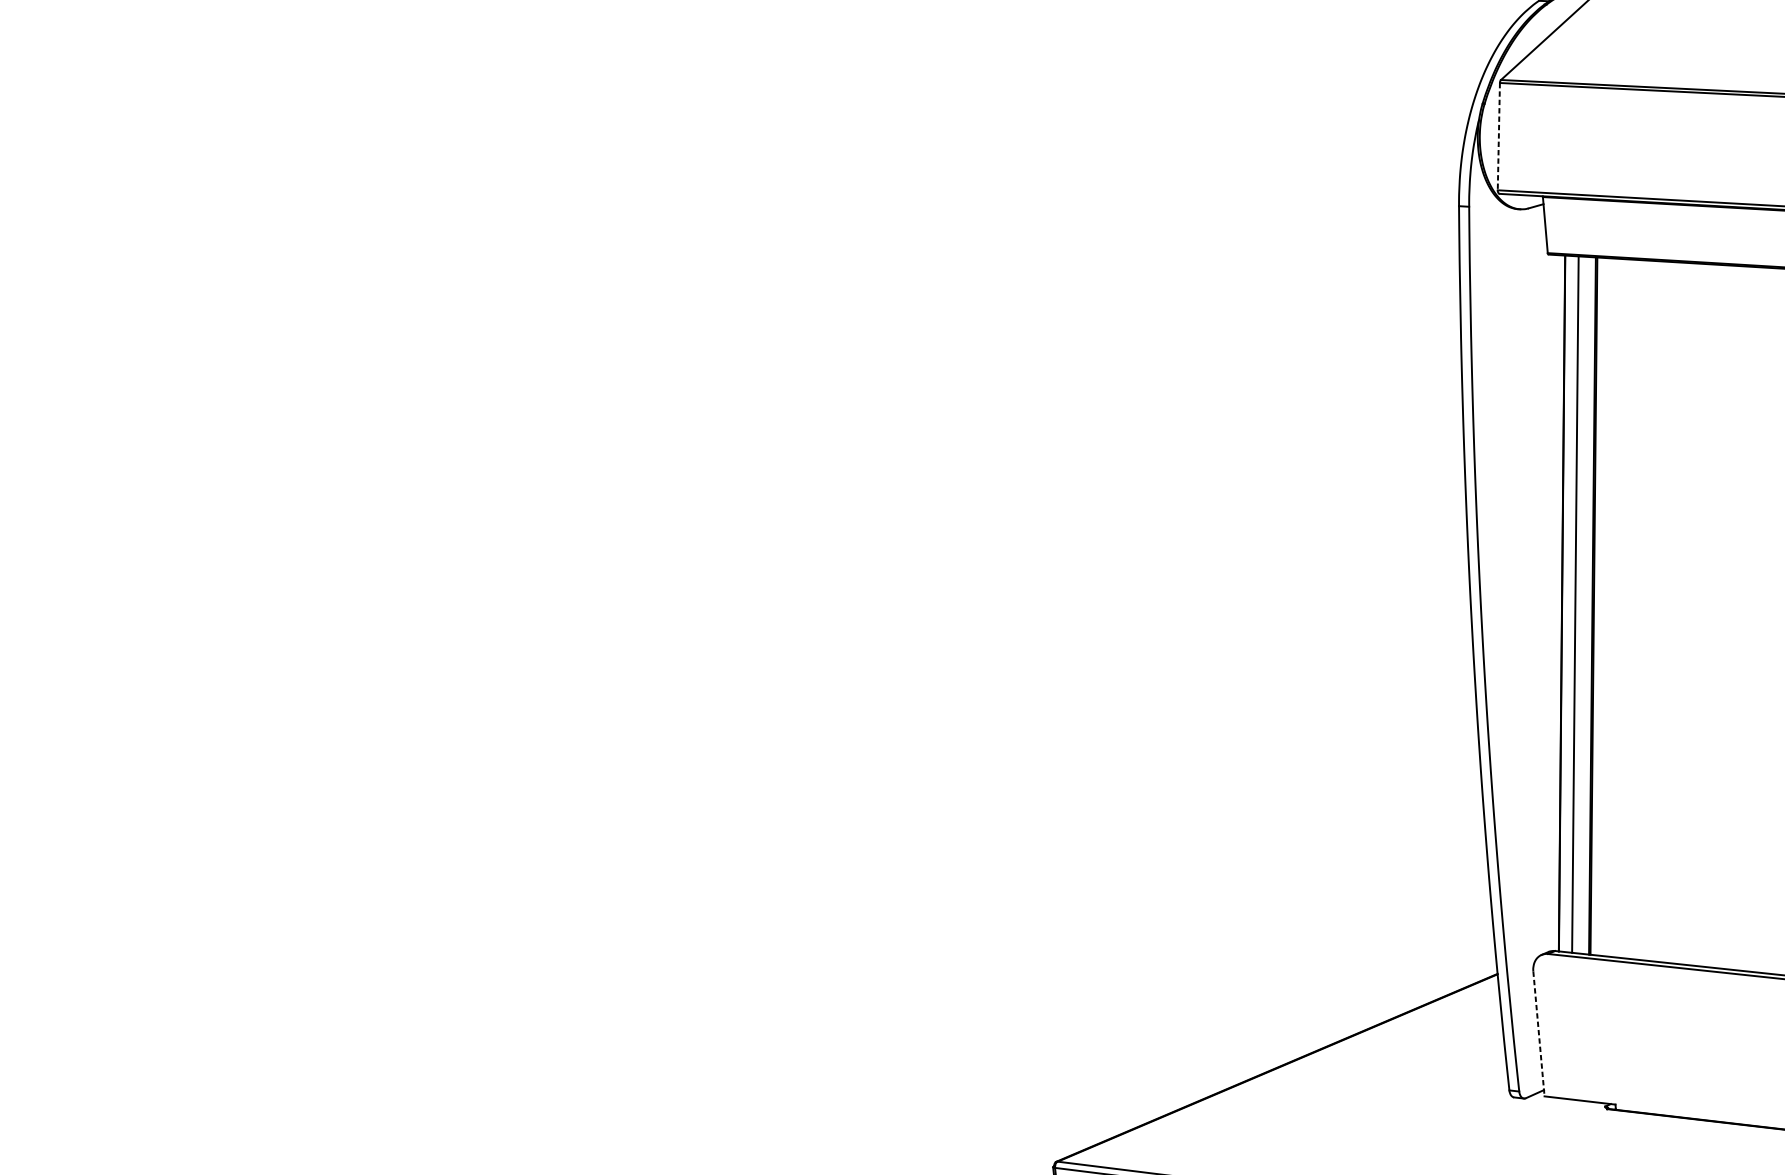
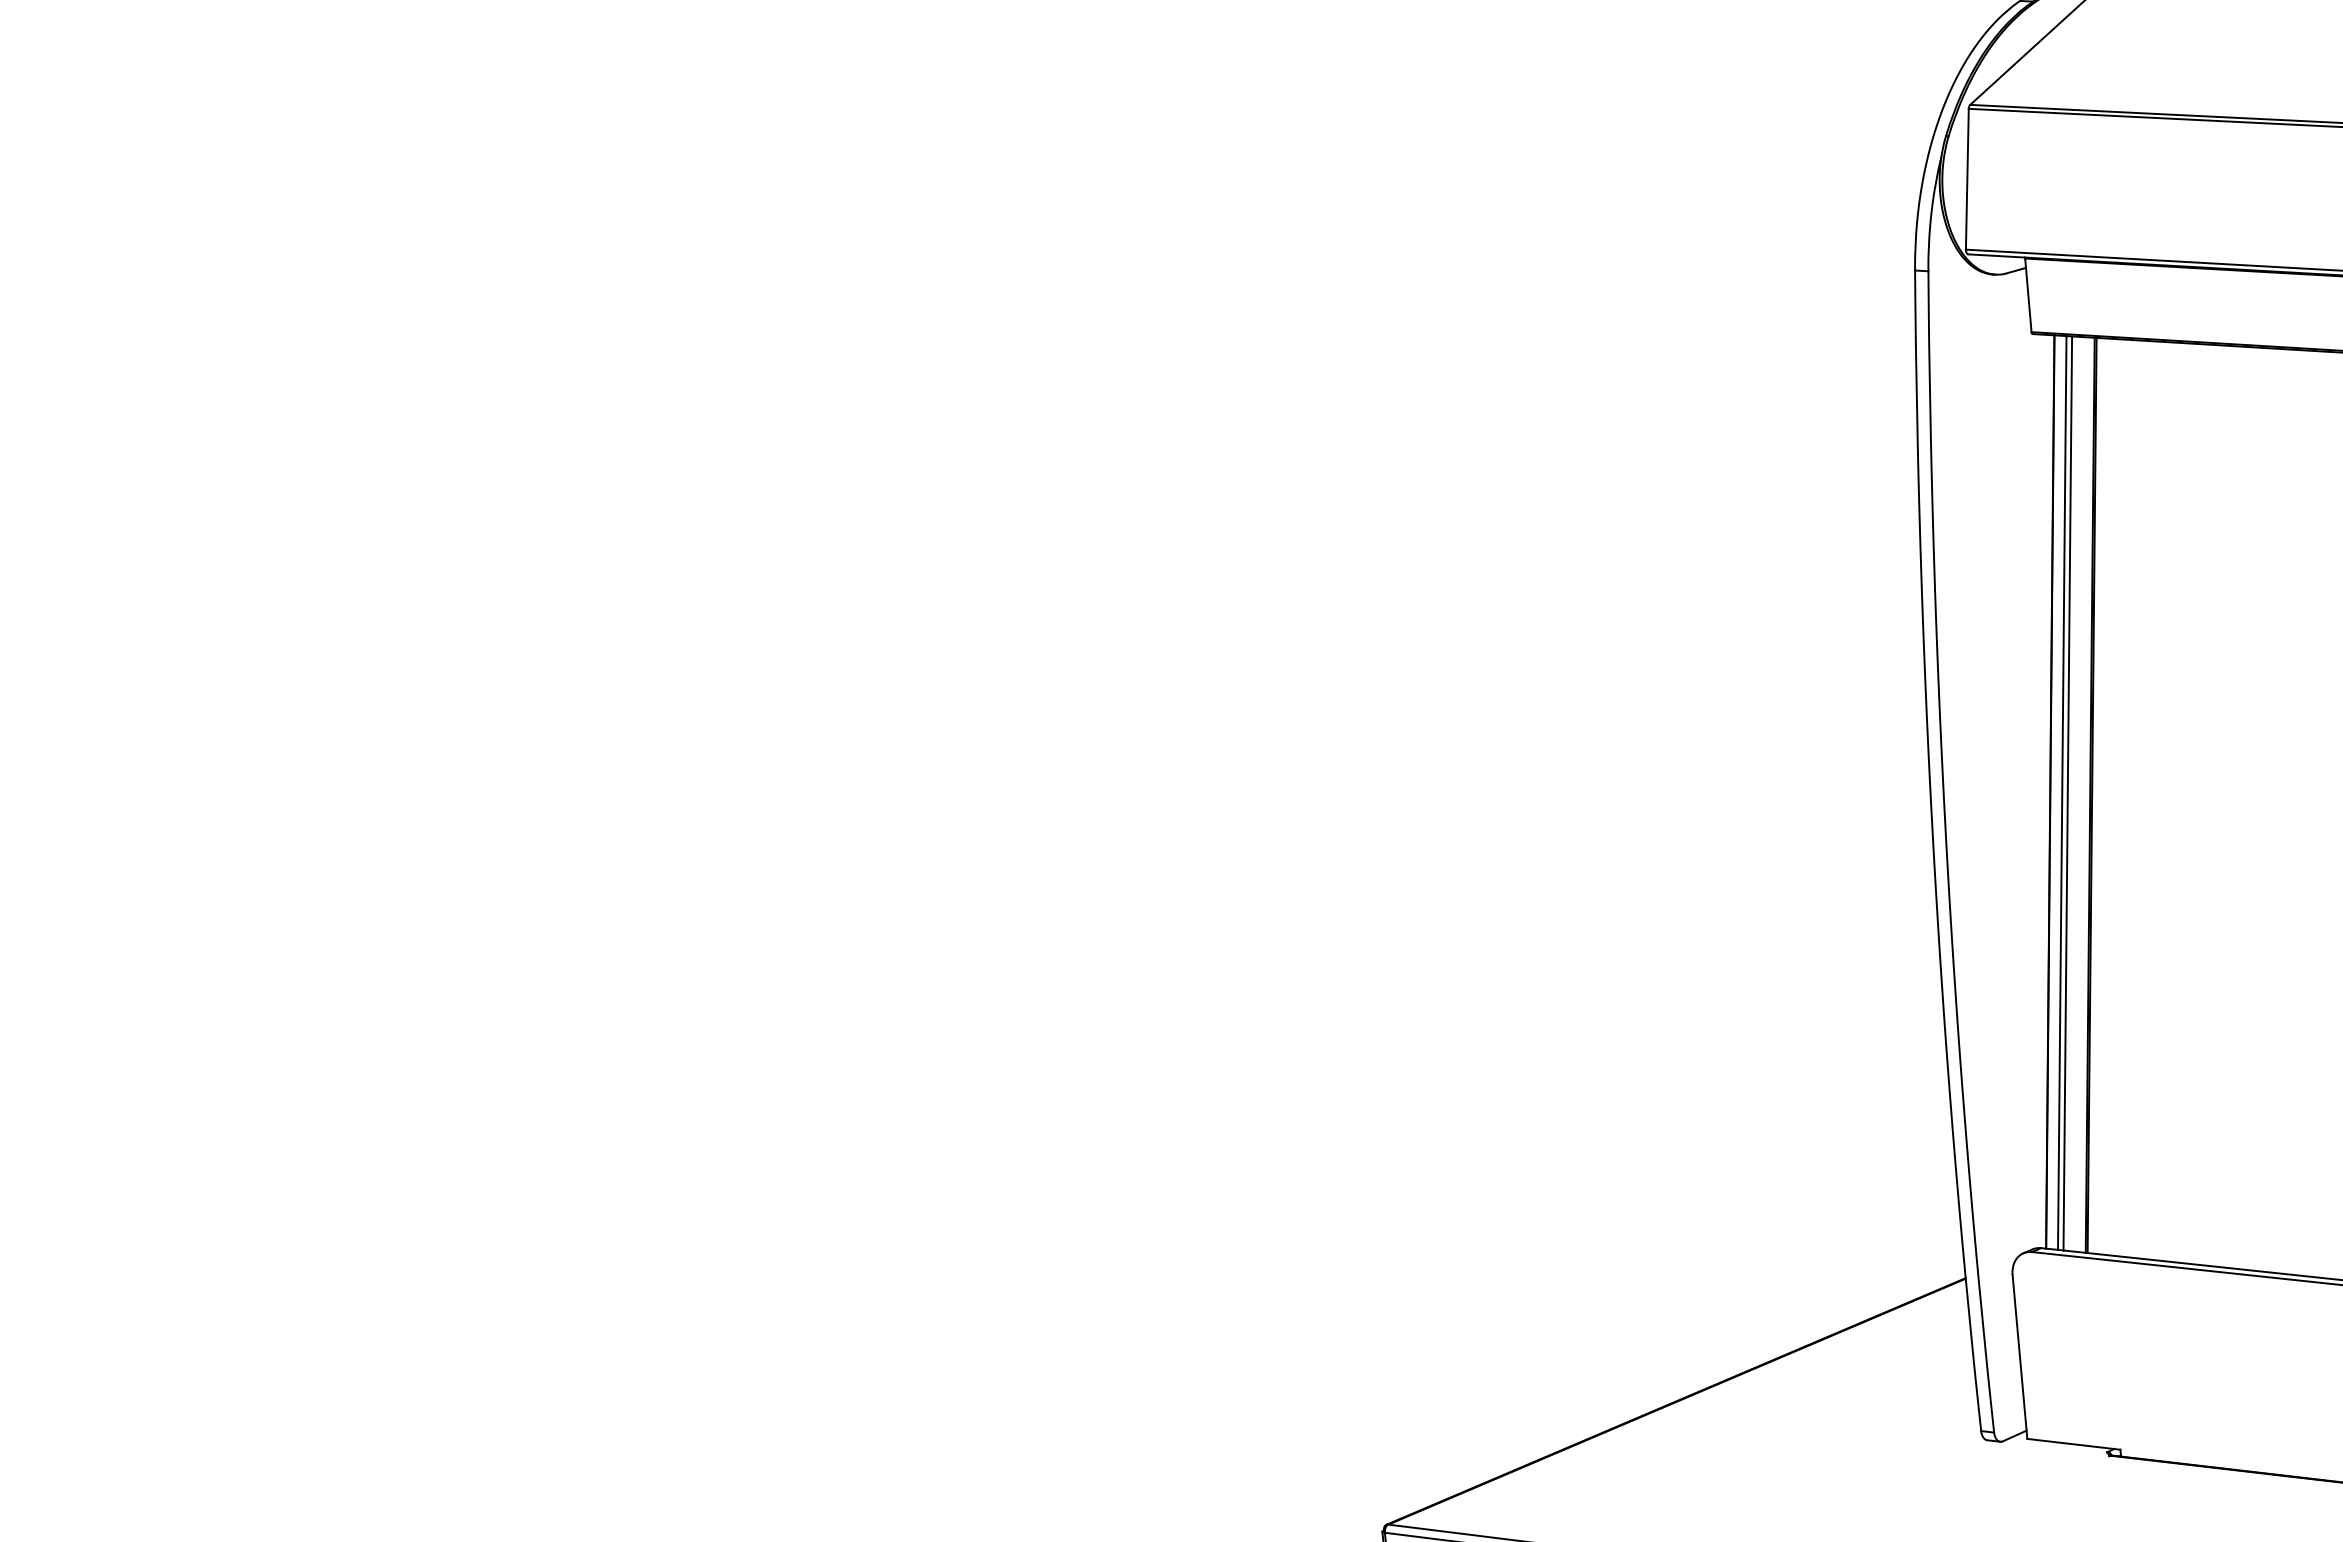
line: (1498, 136) -> (1967, 179), dashed -> solid
line: (1571, 603) -> (2062, 792), added
line: (1539, 1034) -> (2020, 1357), dashed -> solid

